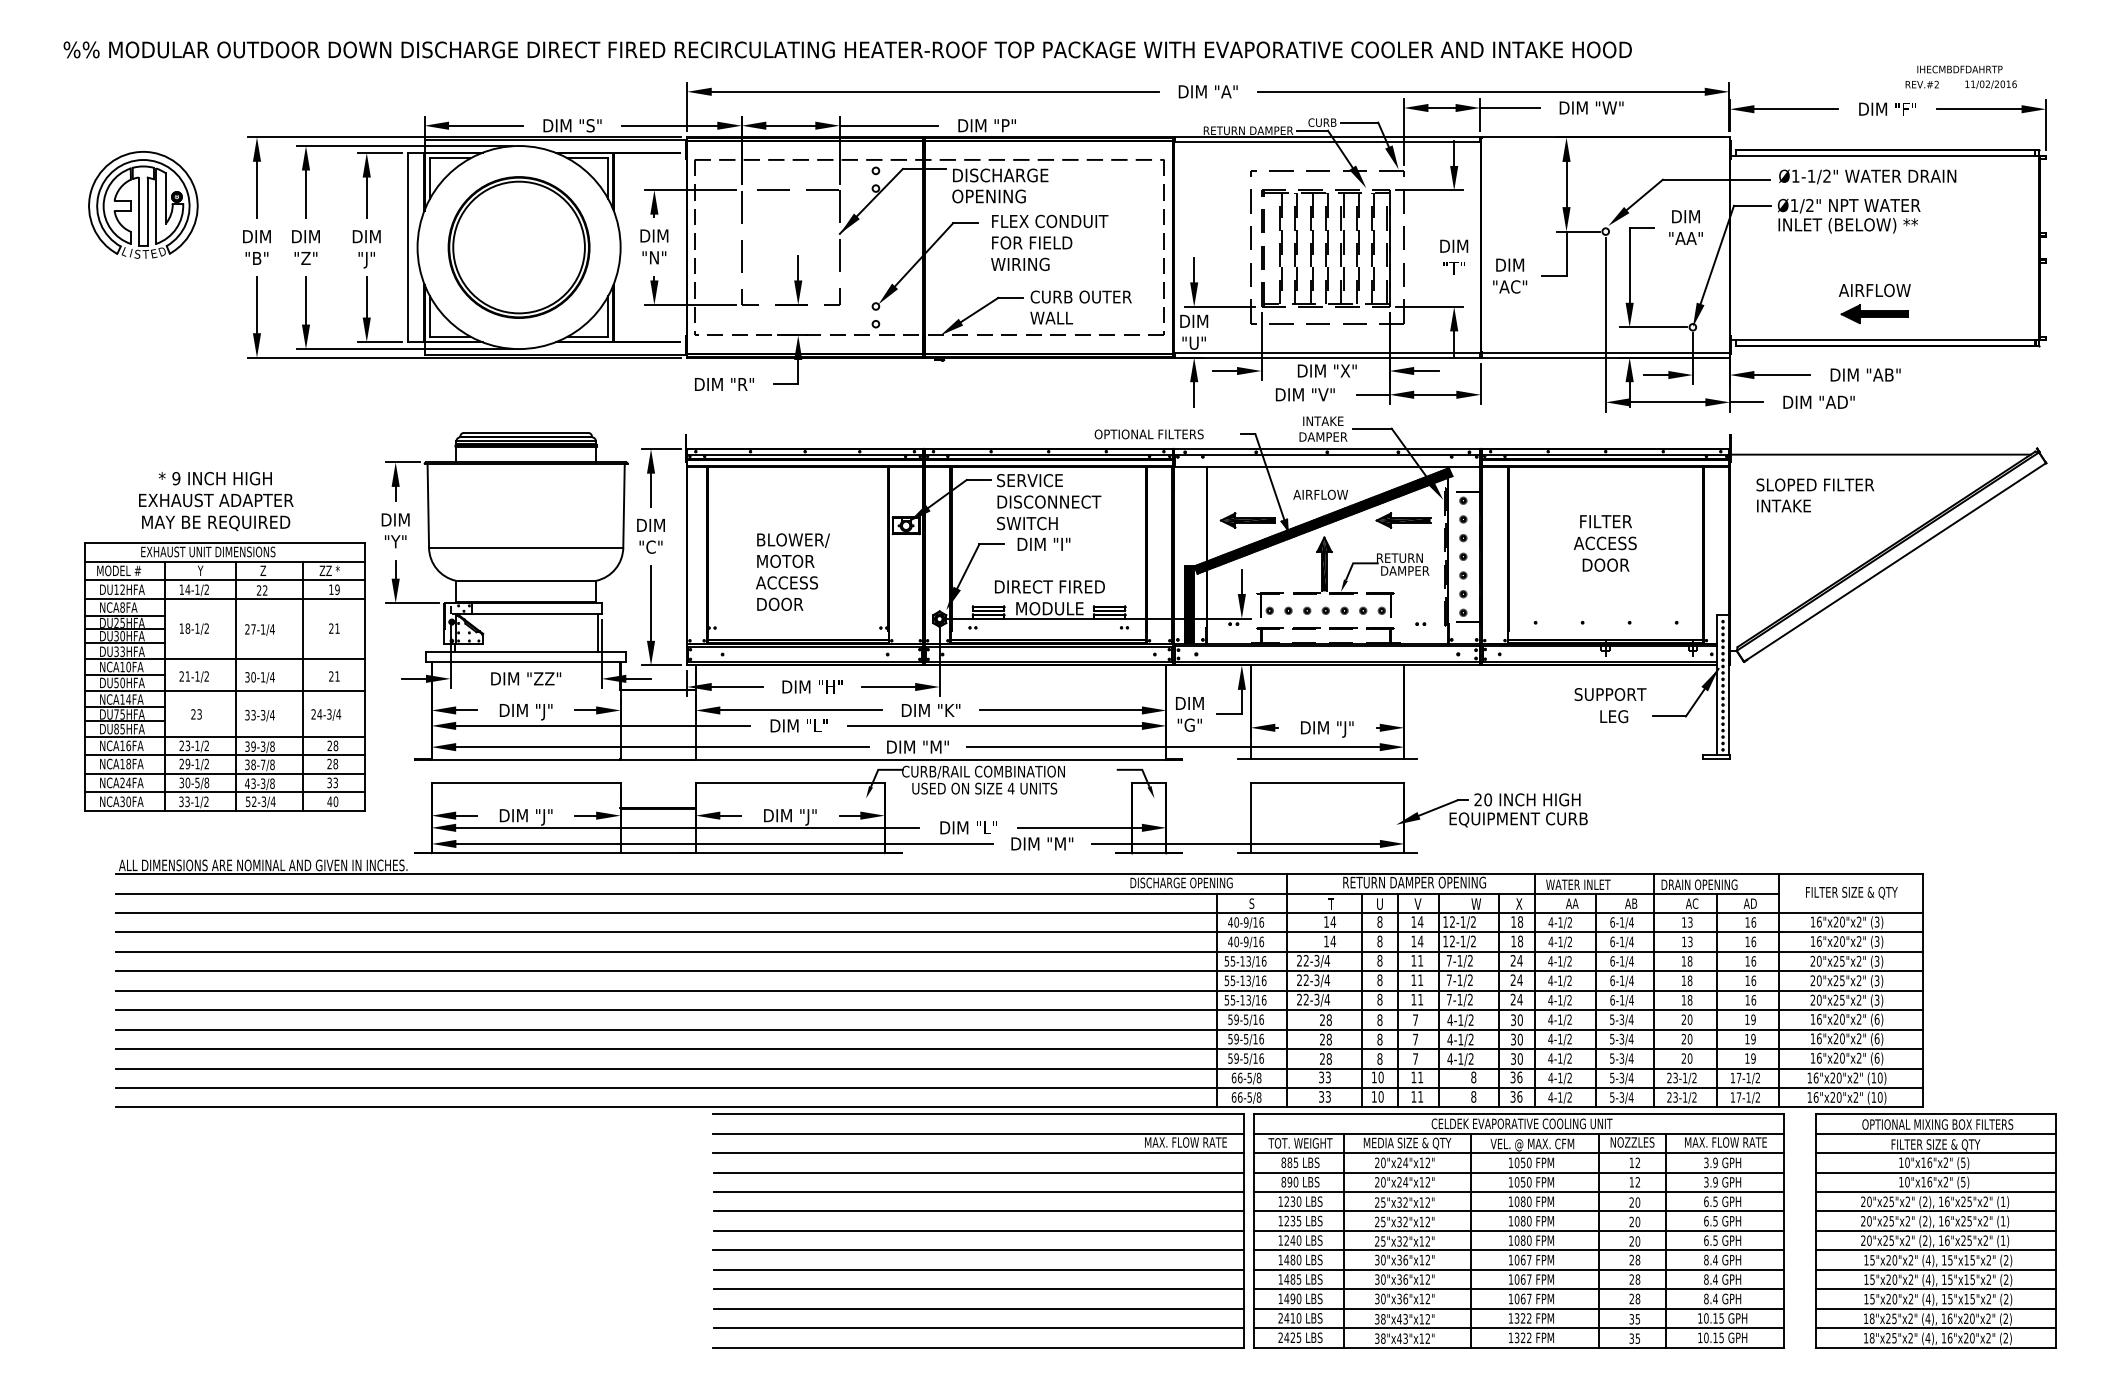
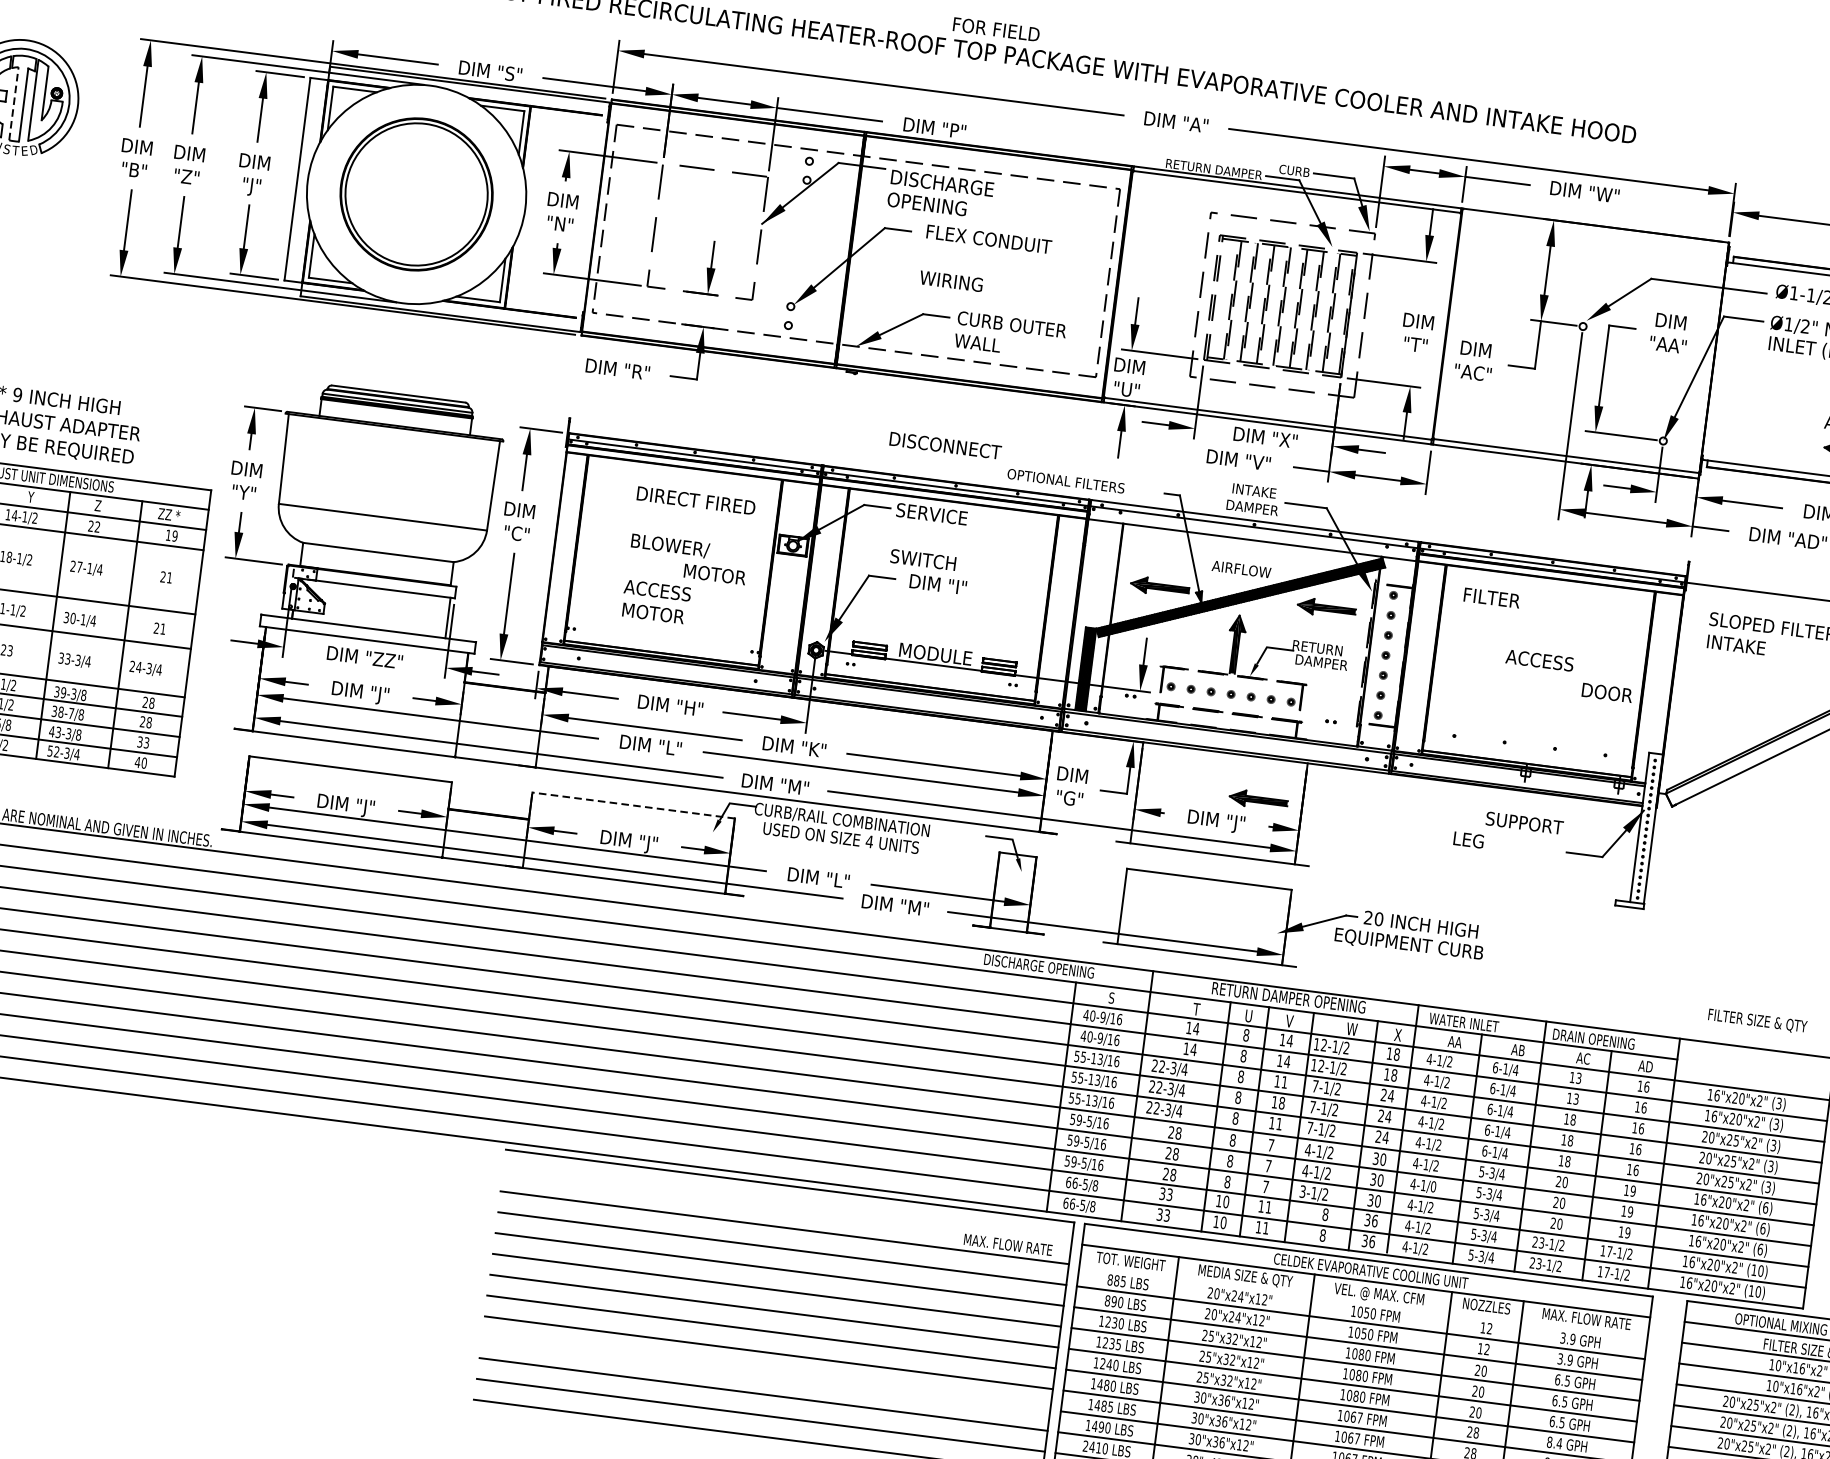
line: (138, 211) -> (13, 103), solid -> dashed
text: (1032, 242) -> (996, 29), moved
text: (1049, 501) -> (945, 445), moved
text: (1605, 521) -> (1491, 597), moved
text: (785, 560) -> (714, 573), moved
text: (1605, 564) -> (1606, 692), moved
text: (1049, 586) -> (695, 500), moved
text: (786, 603) -> (654, 612), DOOR -> MOTOR
part: (1363, 704) -> (1258, 799), added
text: (1614, 716) -> (1469, 840), moved
line: (790, 783) -> (633, 805), solid -> dashed
text: (1851, 892) -> (1757, 1020), moved
text: (1420, 980) -> (1281, 1103), 11 -> 18
text: (1569, 1039) -> (1433, 1187), 4-1/2 -> 4-1/0
text: (1449, 1058) -> (1302, 1191), 4-1/2 -> 3-1/2
line: (978, 1133) -> (787, 1206), removed
line: (1518, 1153) -> (1363, 1302), removed
line: (978, 1289) -> (765, 1373), removed

